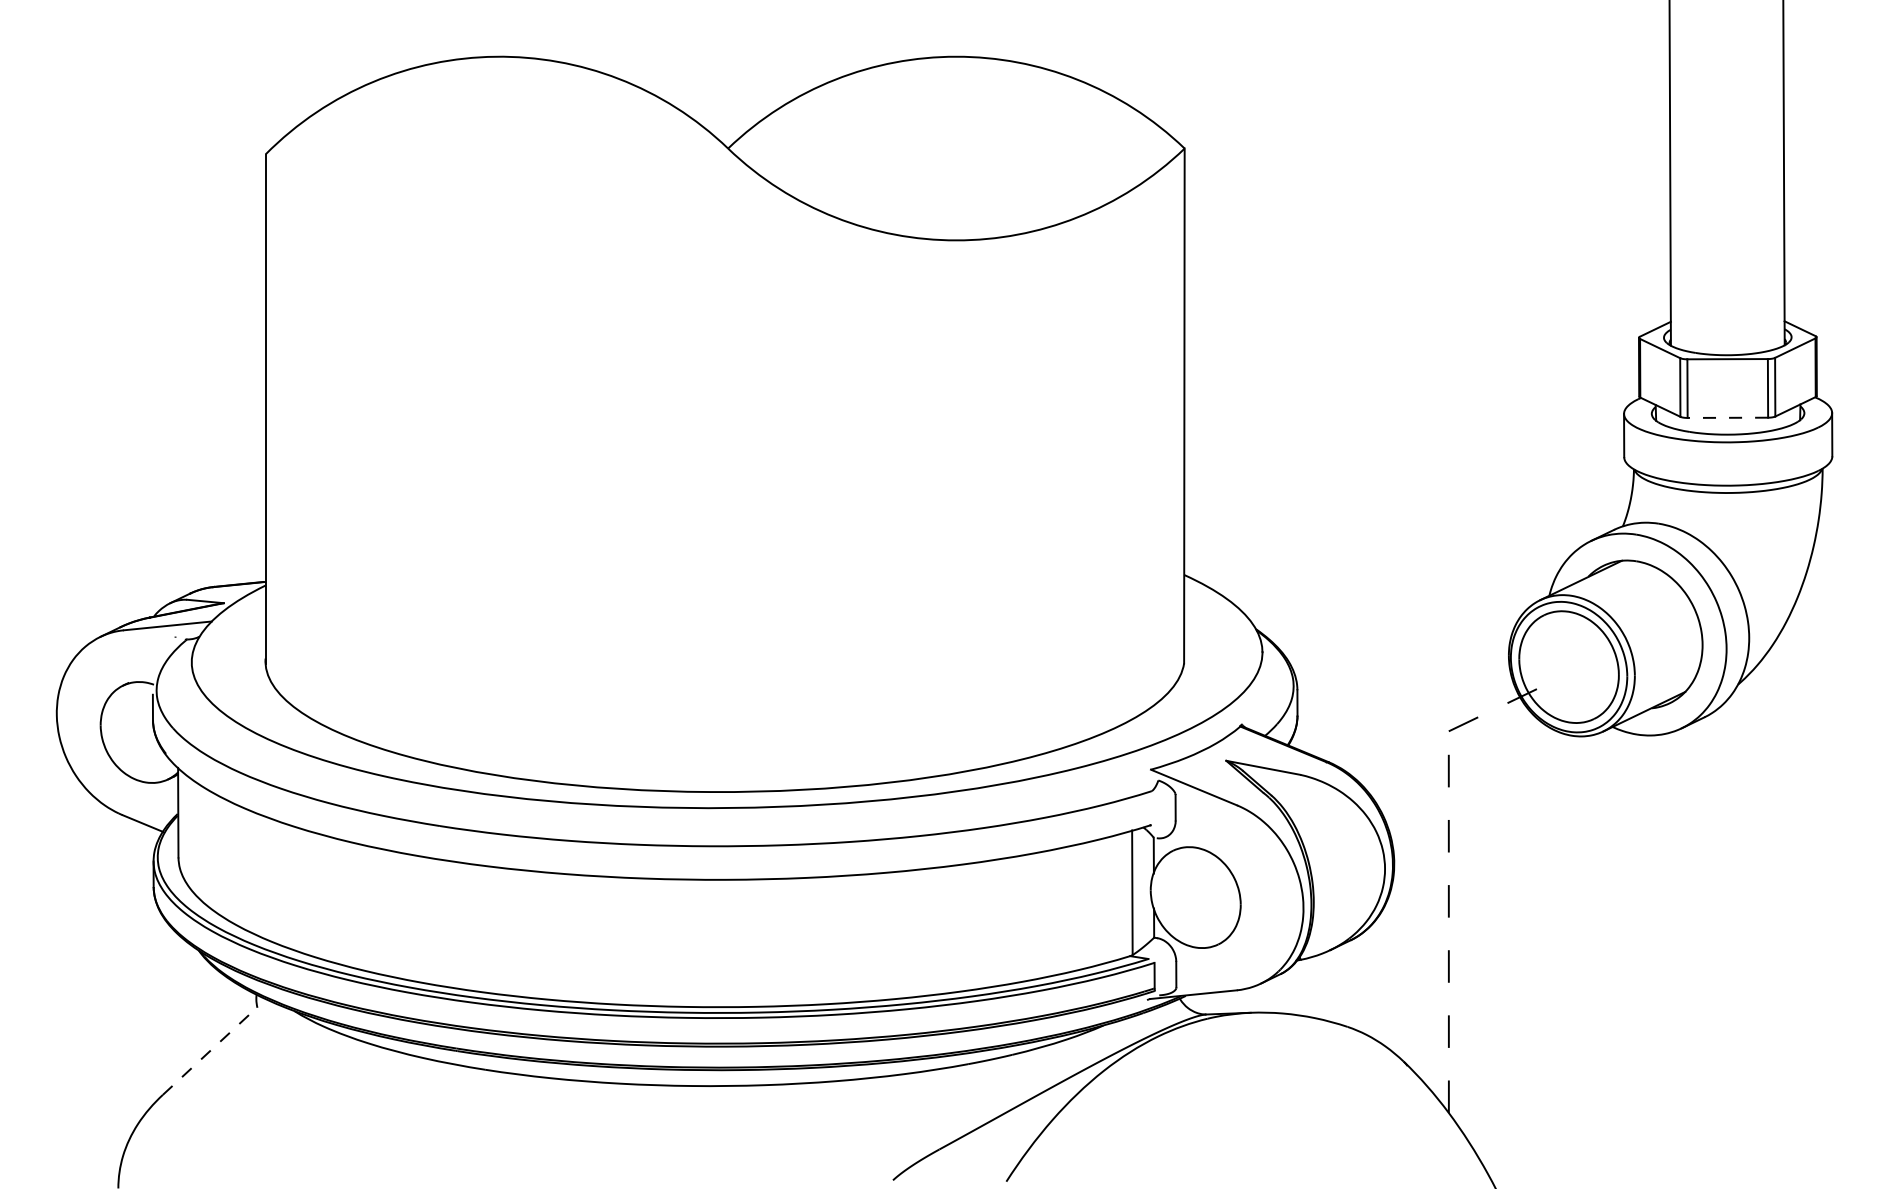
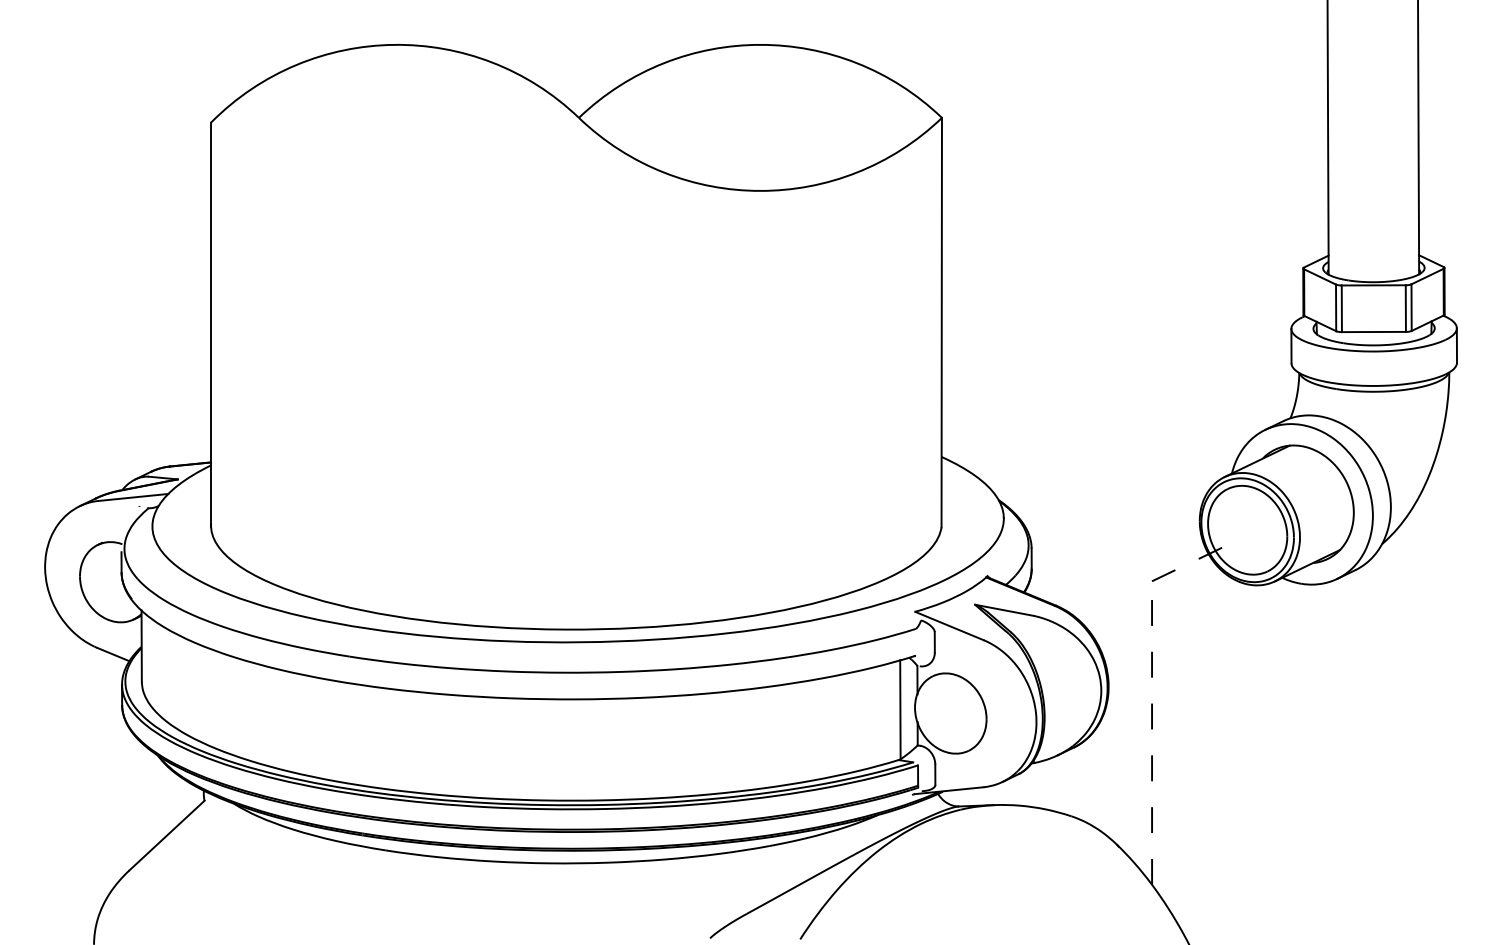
line: (1727, 417) -> (1373, 331), dashed -> solid
line: (210, 1050) -> (167, 835), dashed -> solid

